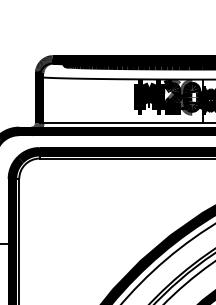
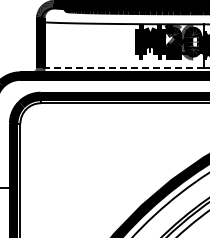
line: (121, 123) -> (122, 68), solid -> dashed

